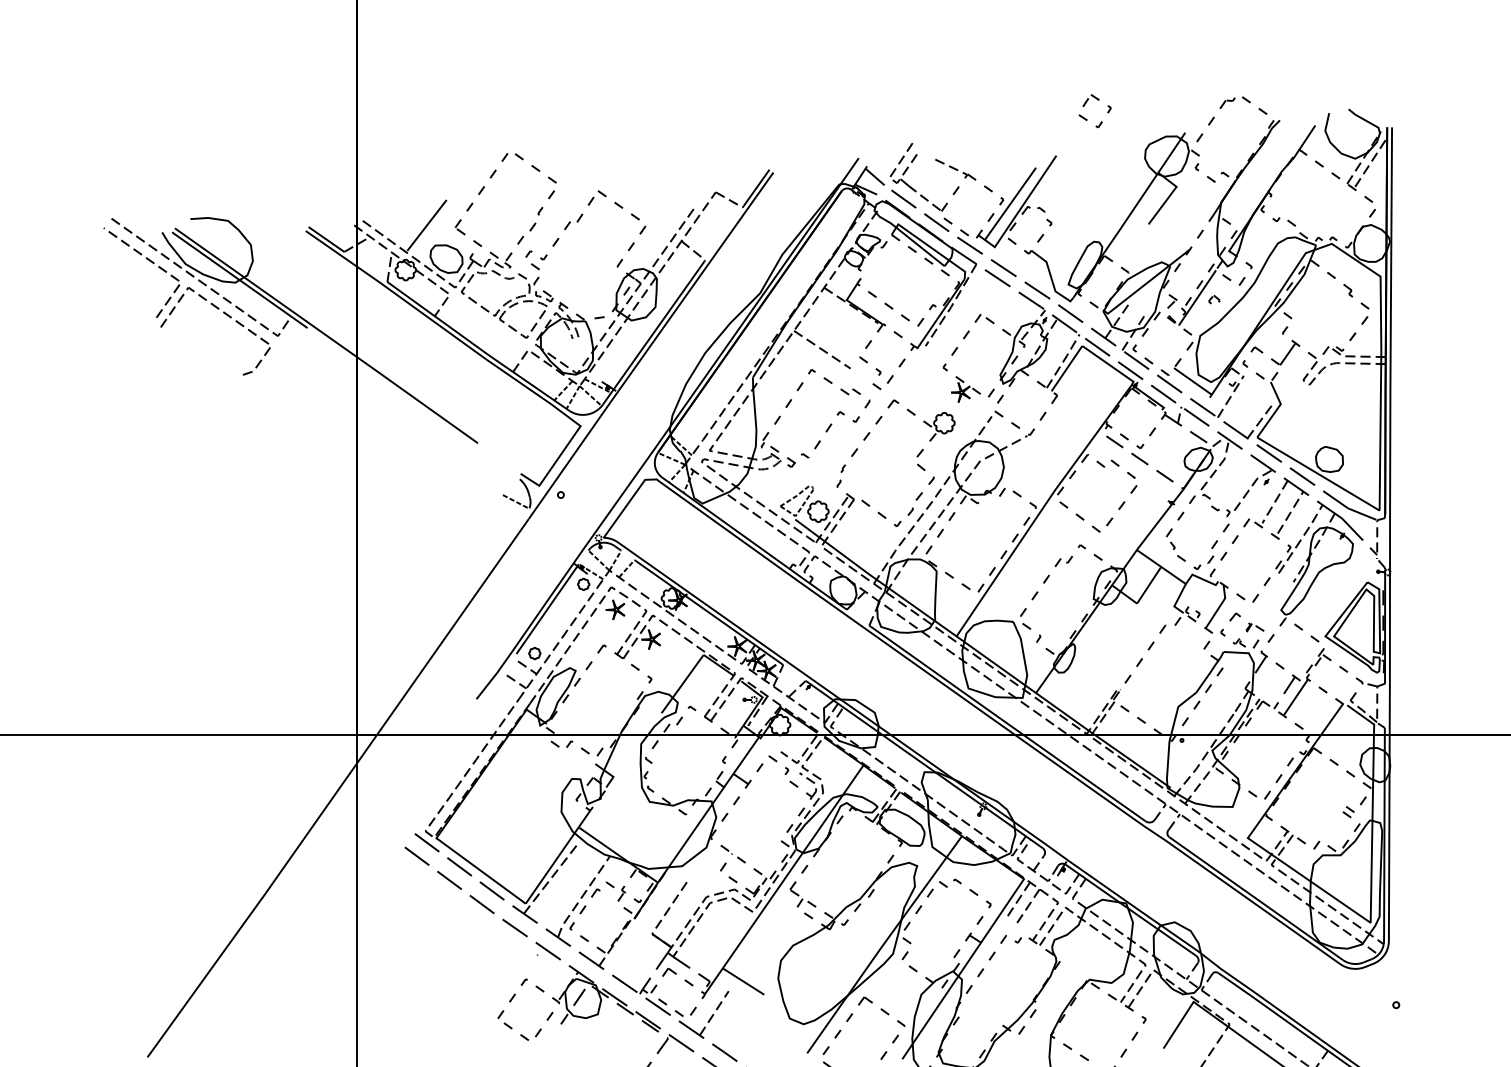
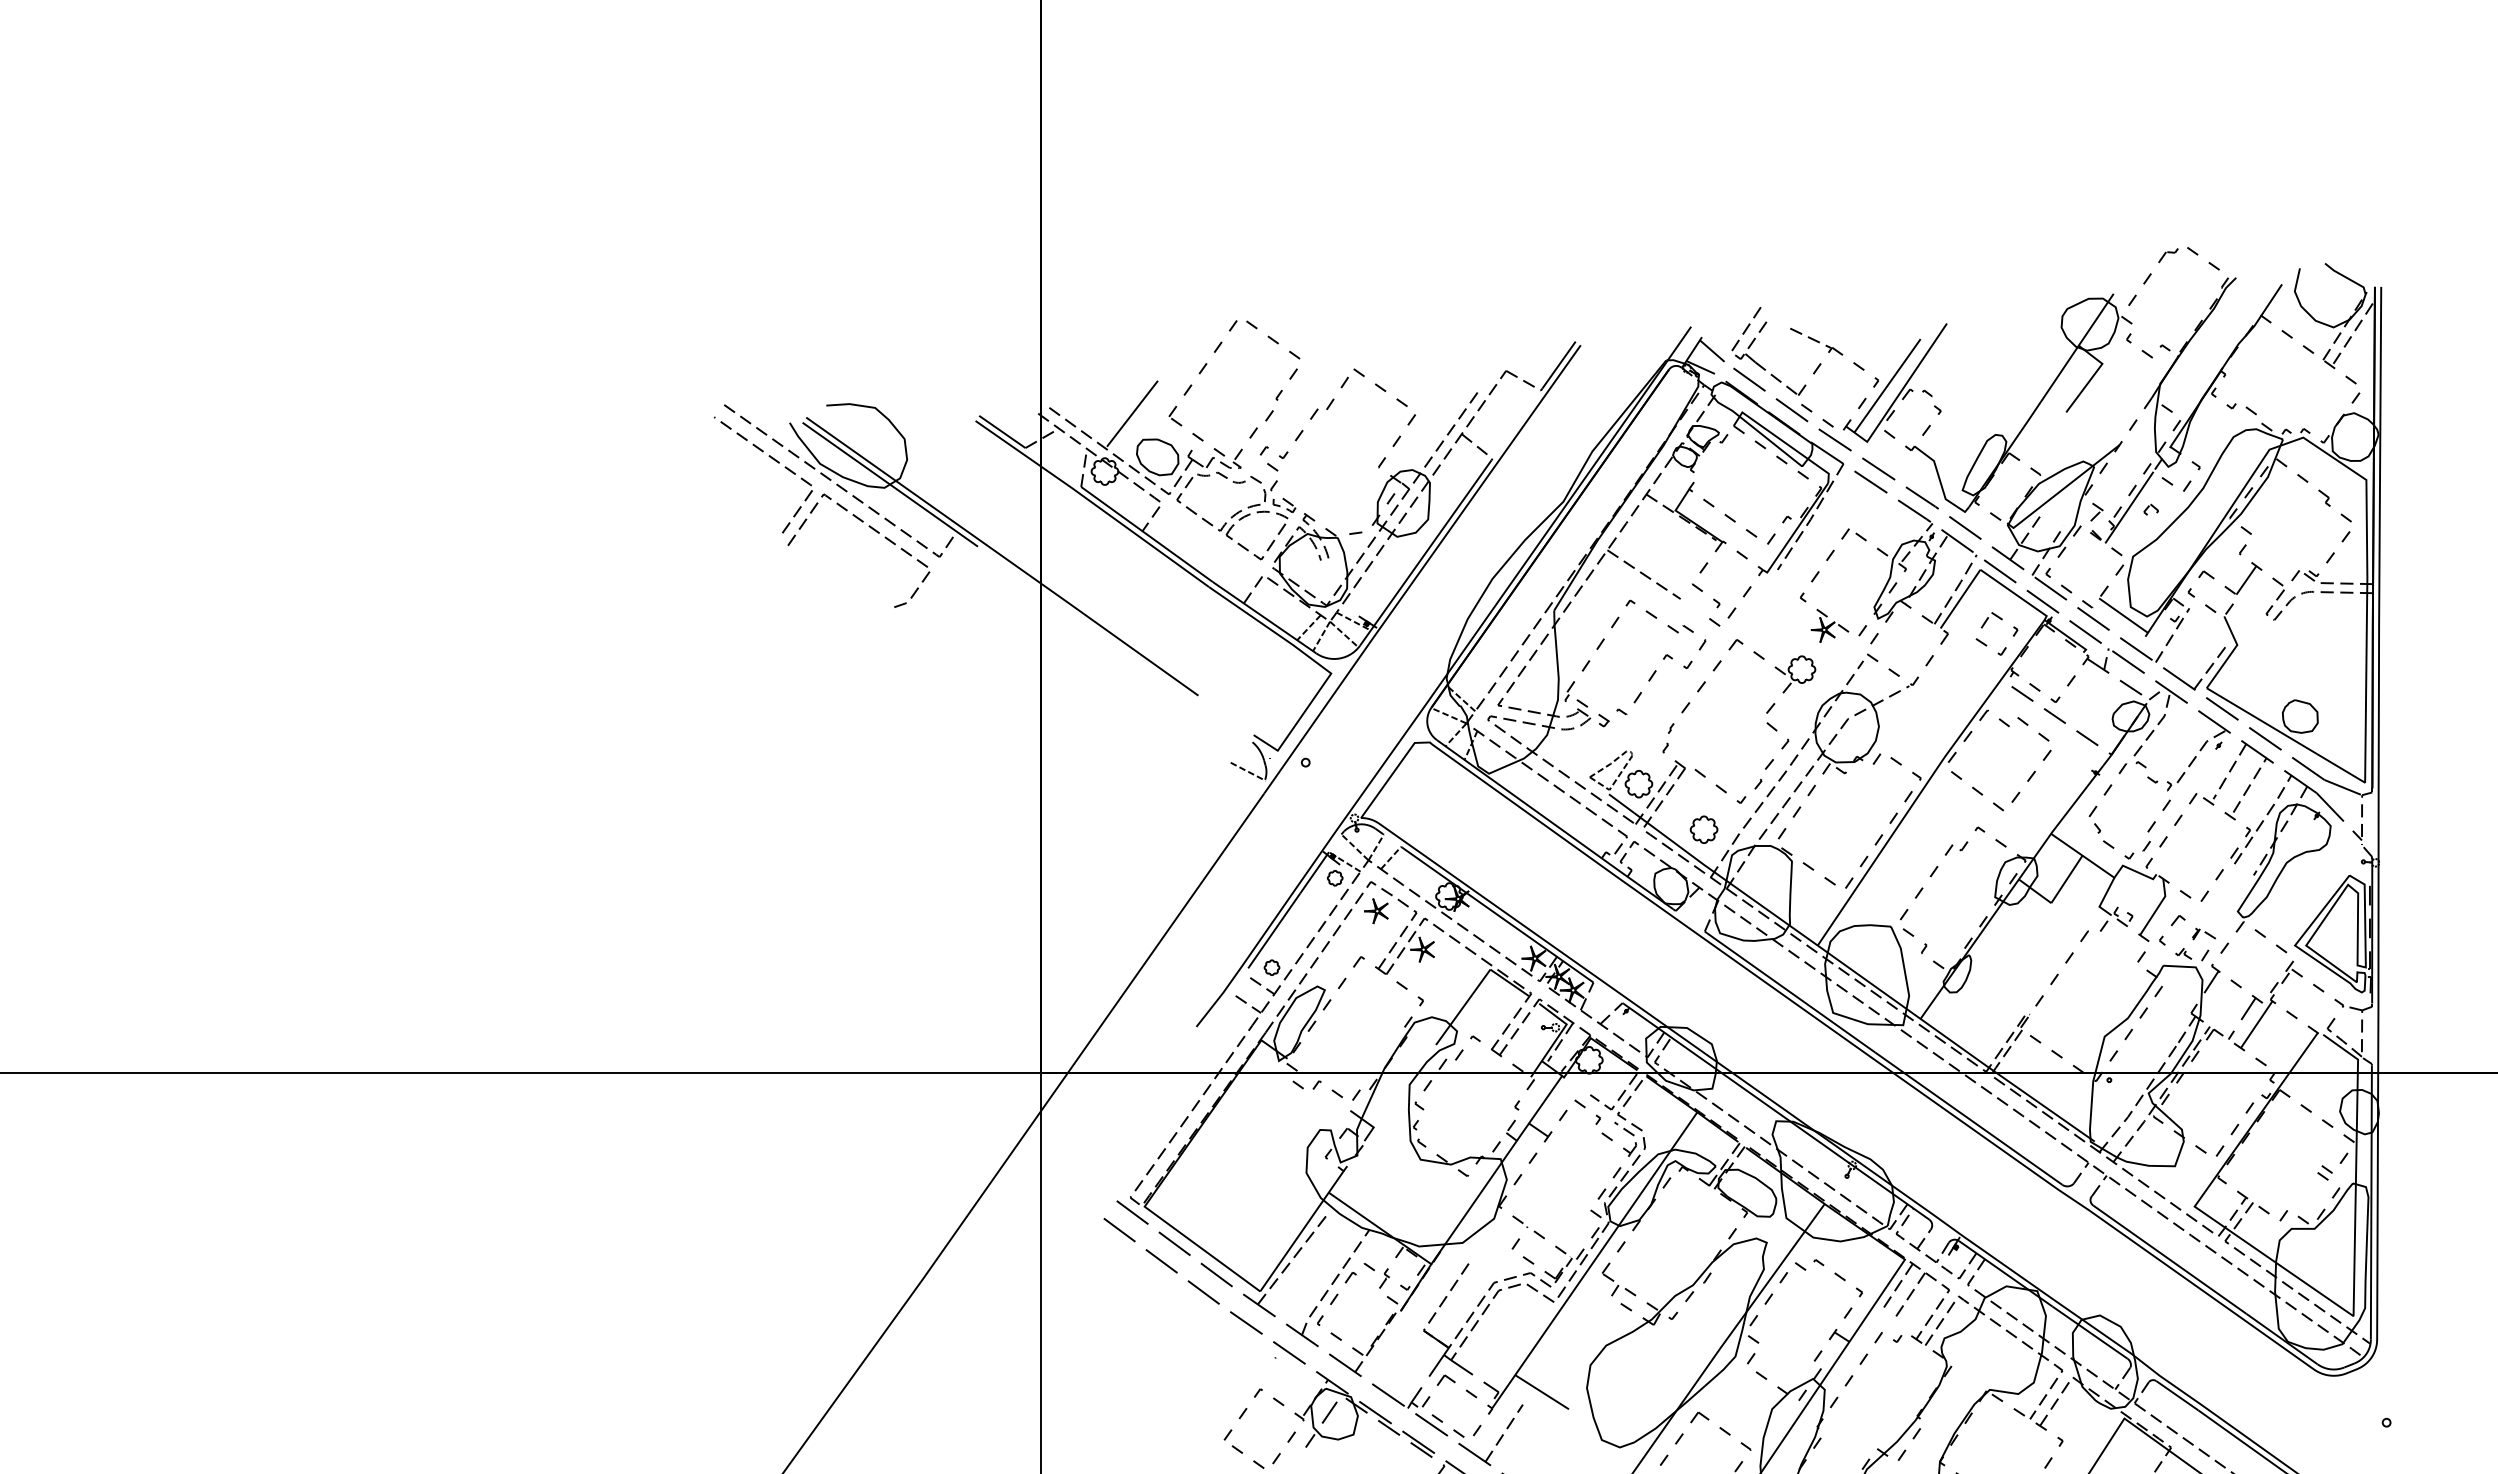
part: (1098, 100) -> (2001, 620), moved
part: (868, 546) -> (1703, 829), added

